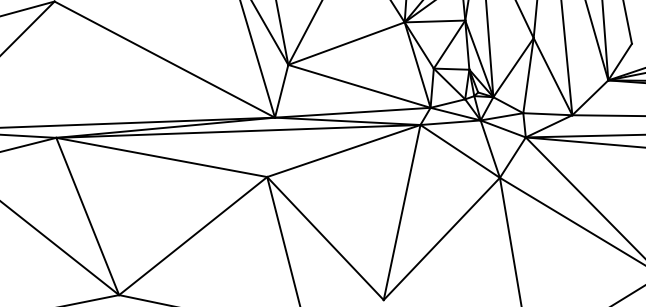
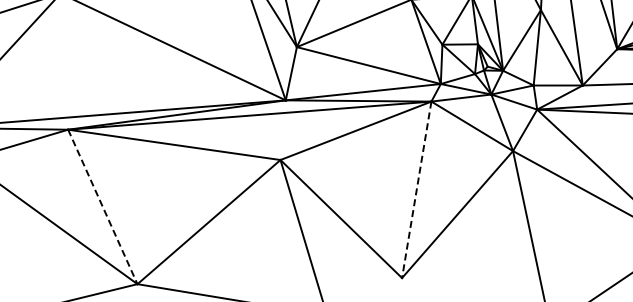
line: (402, 213) -> (417, 190), solid -> dashed
line: (87, 216) -> (102, 206), solid -> dashed

